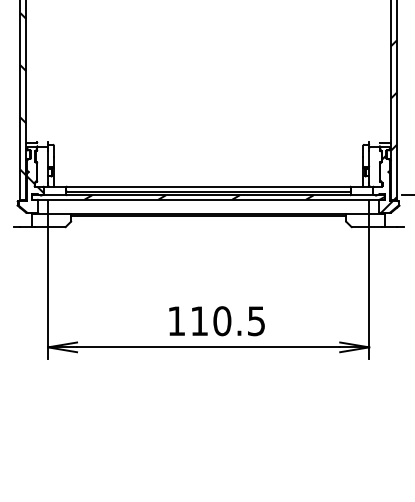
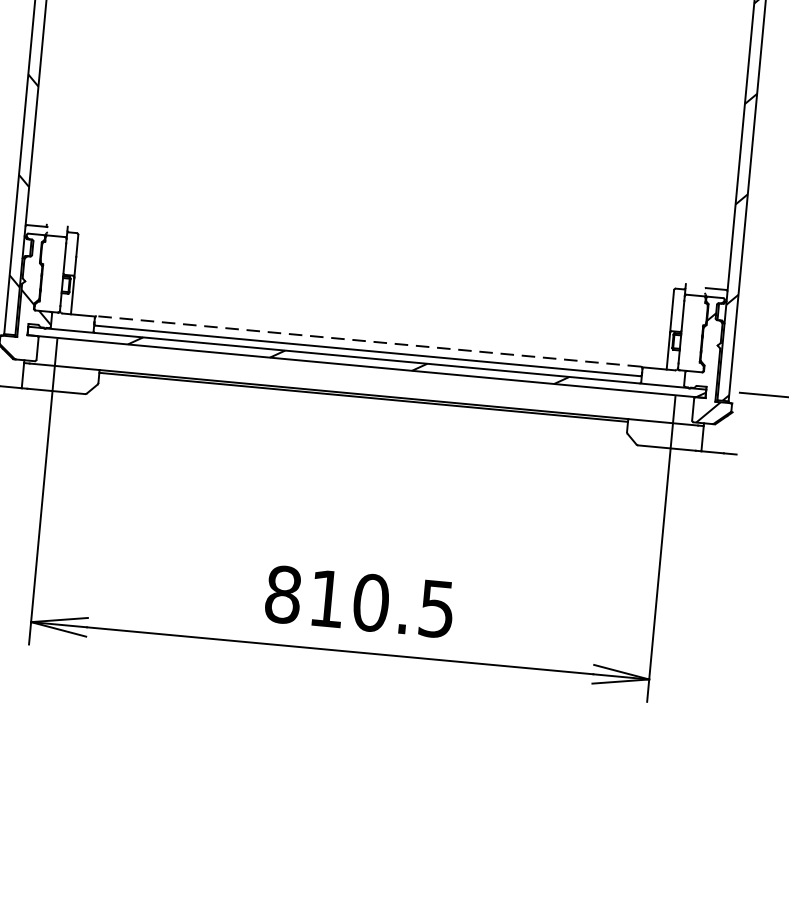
line: (208, 186) -> (368, 341), solid -> dashed
text: (176, 321) -> (282, 595), 110.5 -> 810.5

